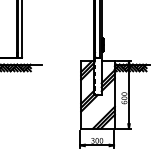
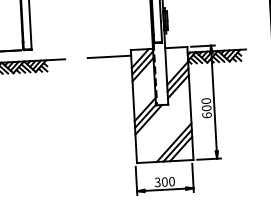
line: (68, 64) -> (109, 56), added

